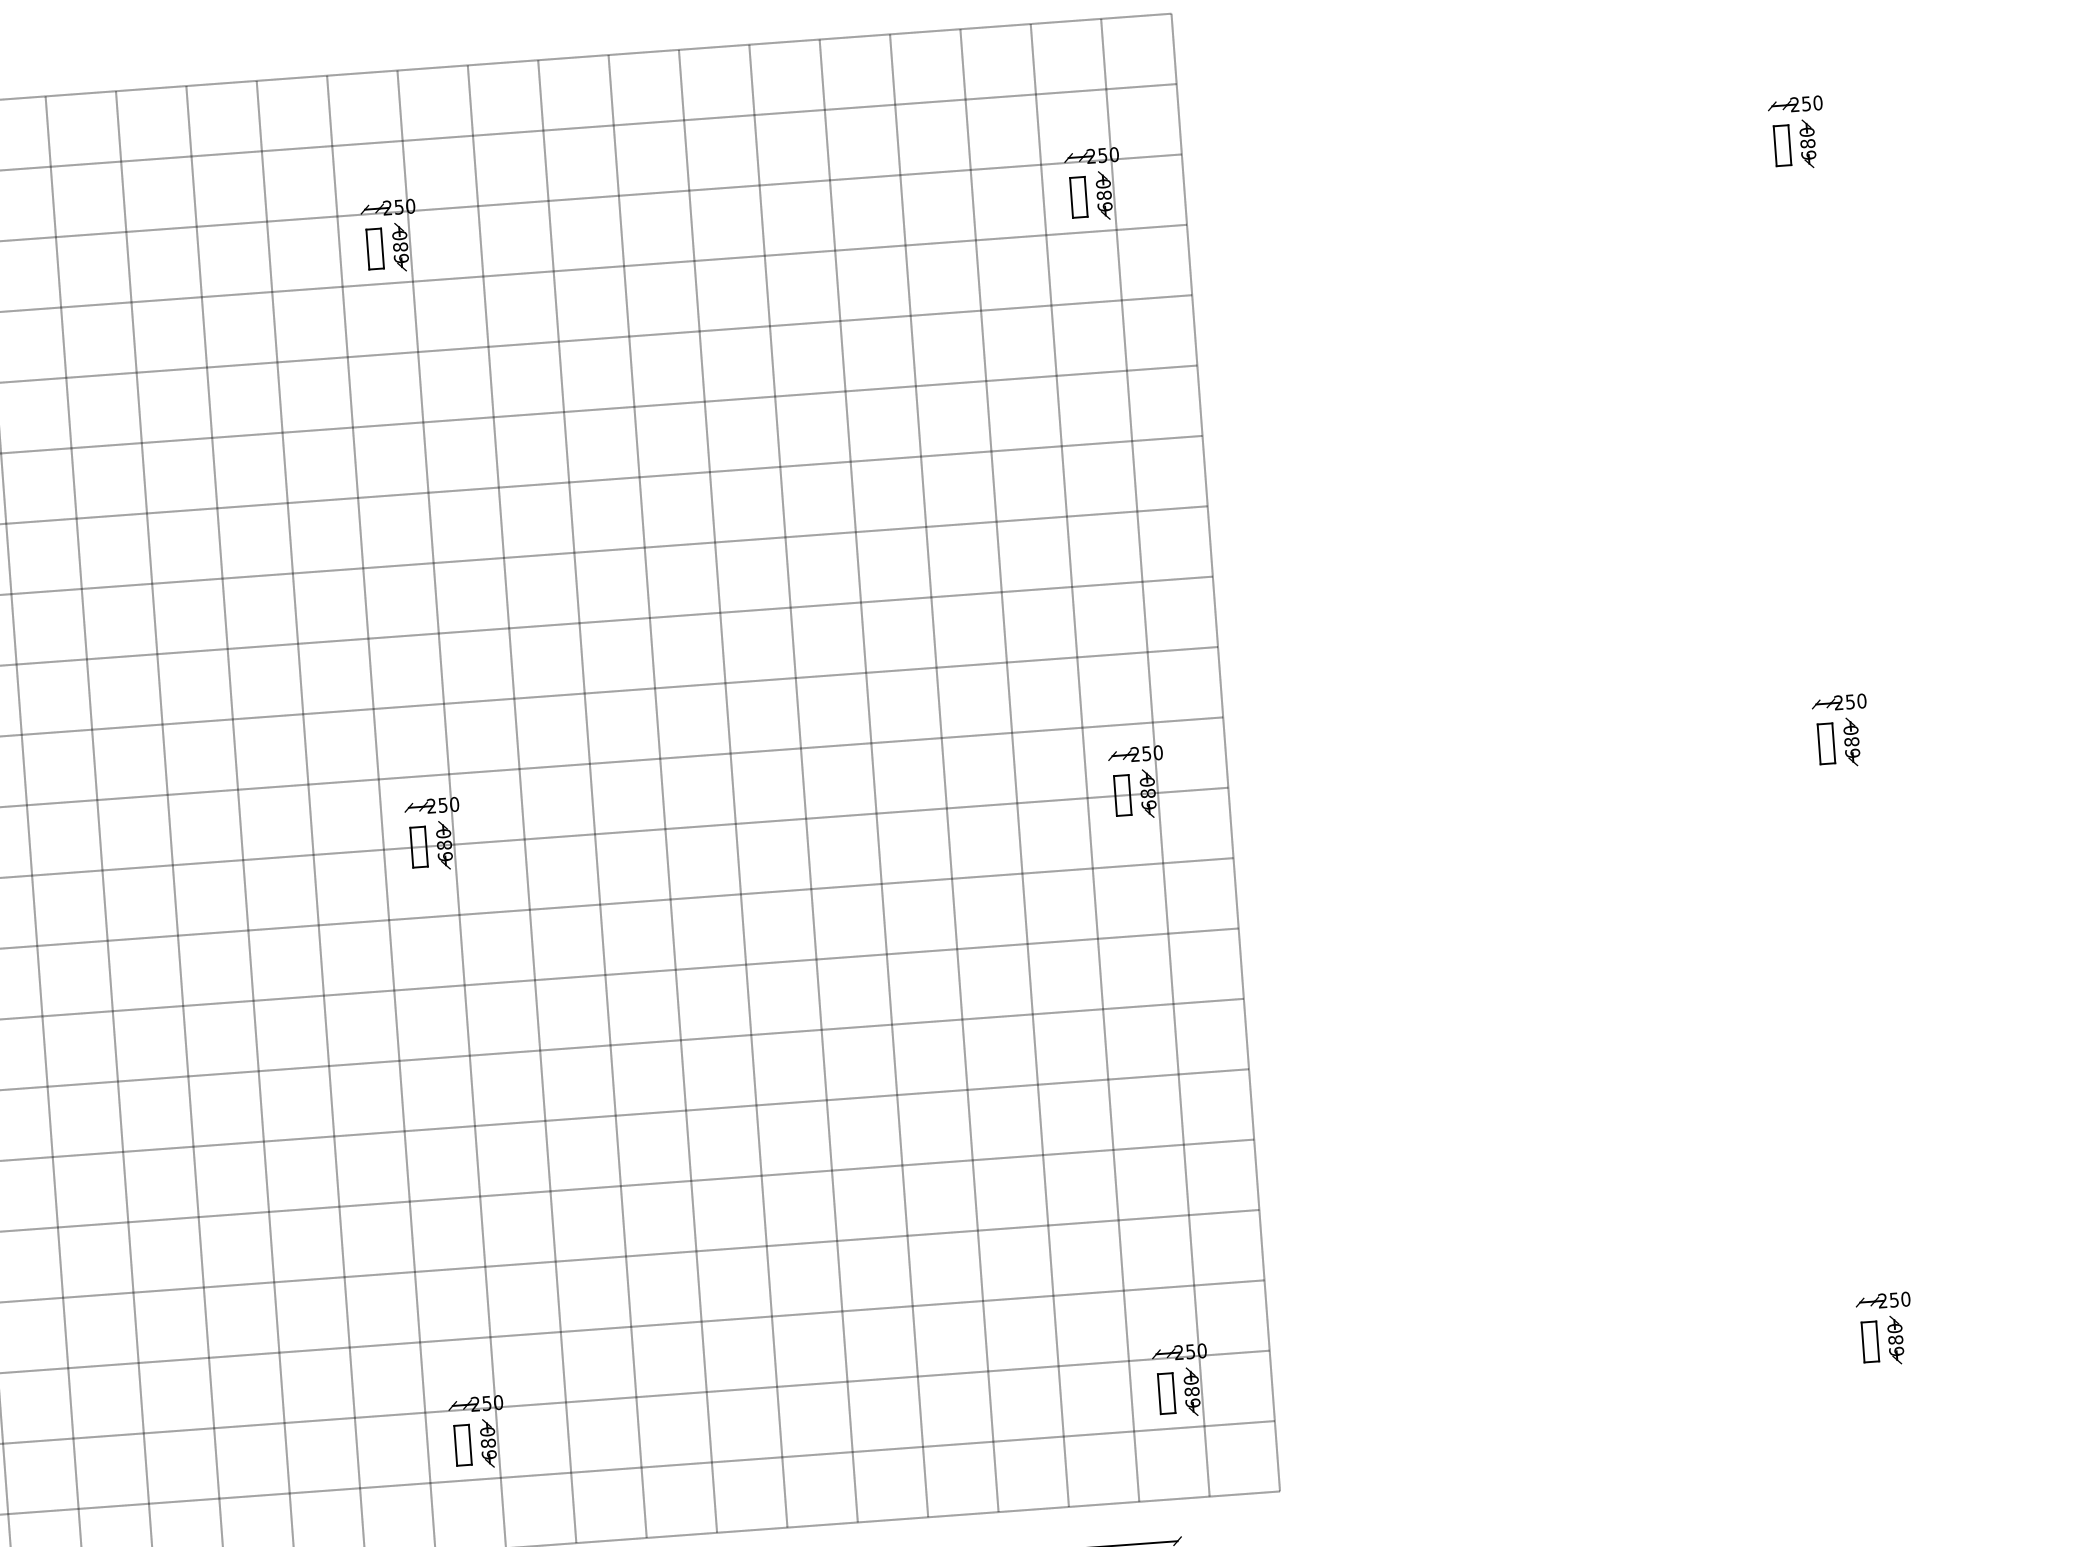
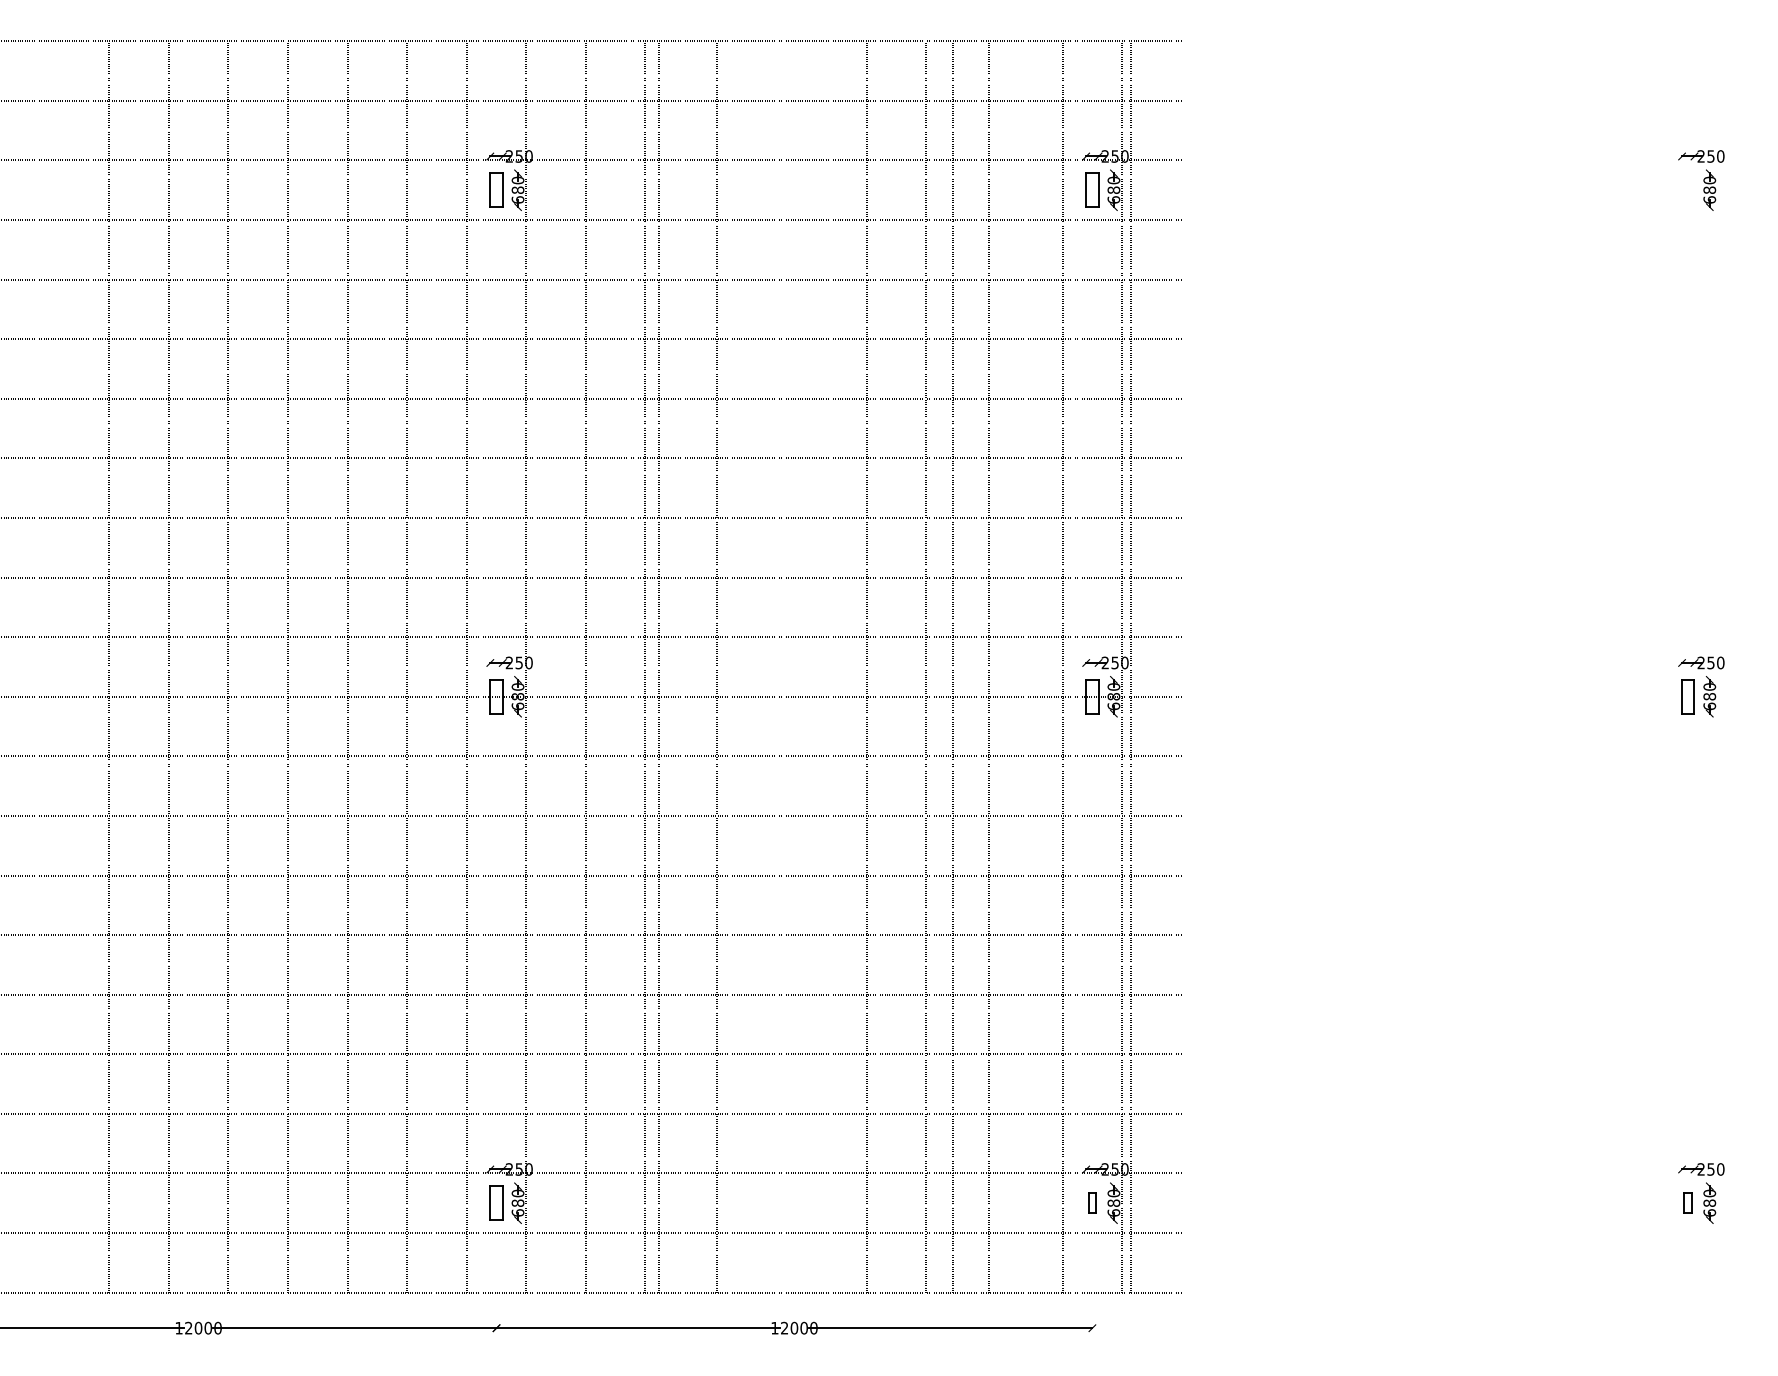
part: (1781, 144) -> (1687, 189), removed
line: (1225, 752) -> (1130, 666), moved
line: (1015, 767) -> (953, 666), moved
line: (944, 772) -> (989, 666), moved
line: (873, 777) -> (925, 666), moved
line: (803, 782) -> (867, 666), moved
line: (732, 788) -> (716, 666), moved
line: (663, 793) -> (659, 666), moved
part: (1869, 1341) -> (1687, 1202), size x0.6
part: (1166, 1392) -> (1092, 1202), size x0.6

